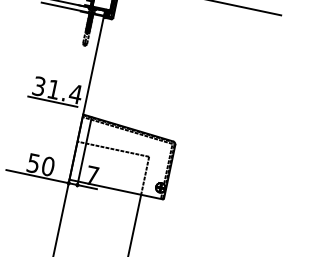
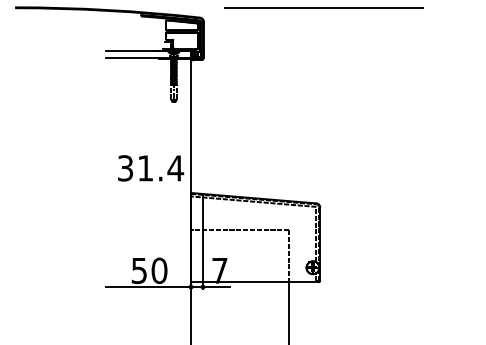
line: (52, 101) -> (147, 184), removed

